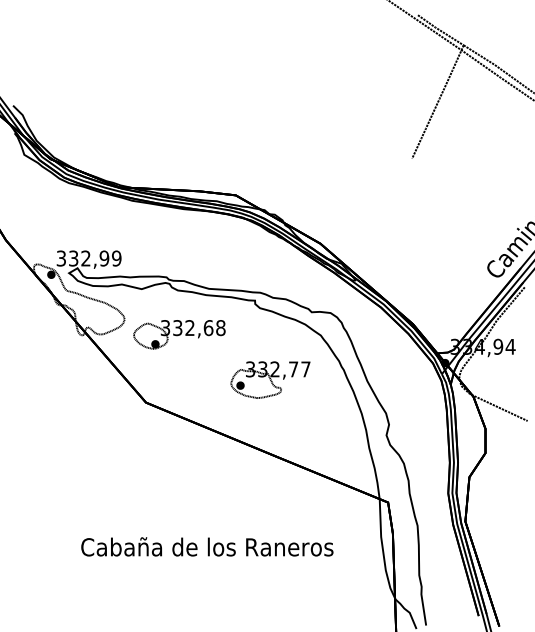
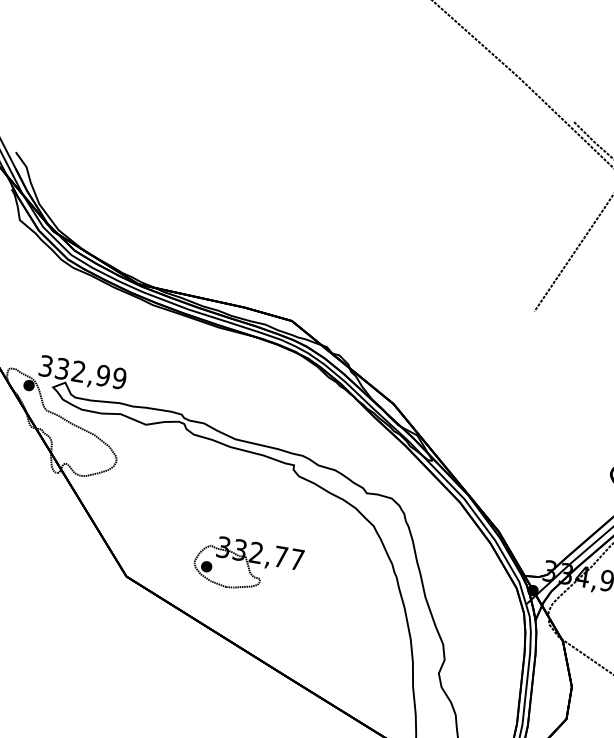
part: (179, 334) -> (186, 493), removed
part: (270, 379) -> (247, 565), moved

